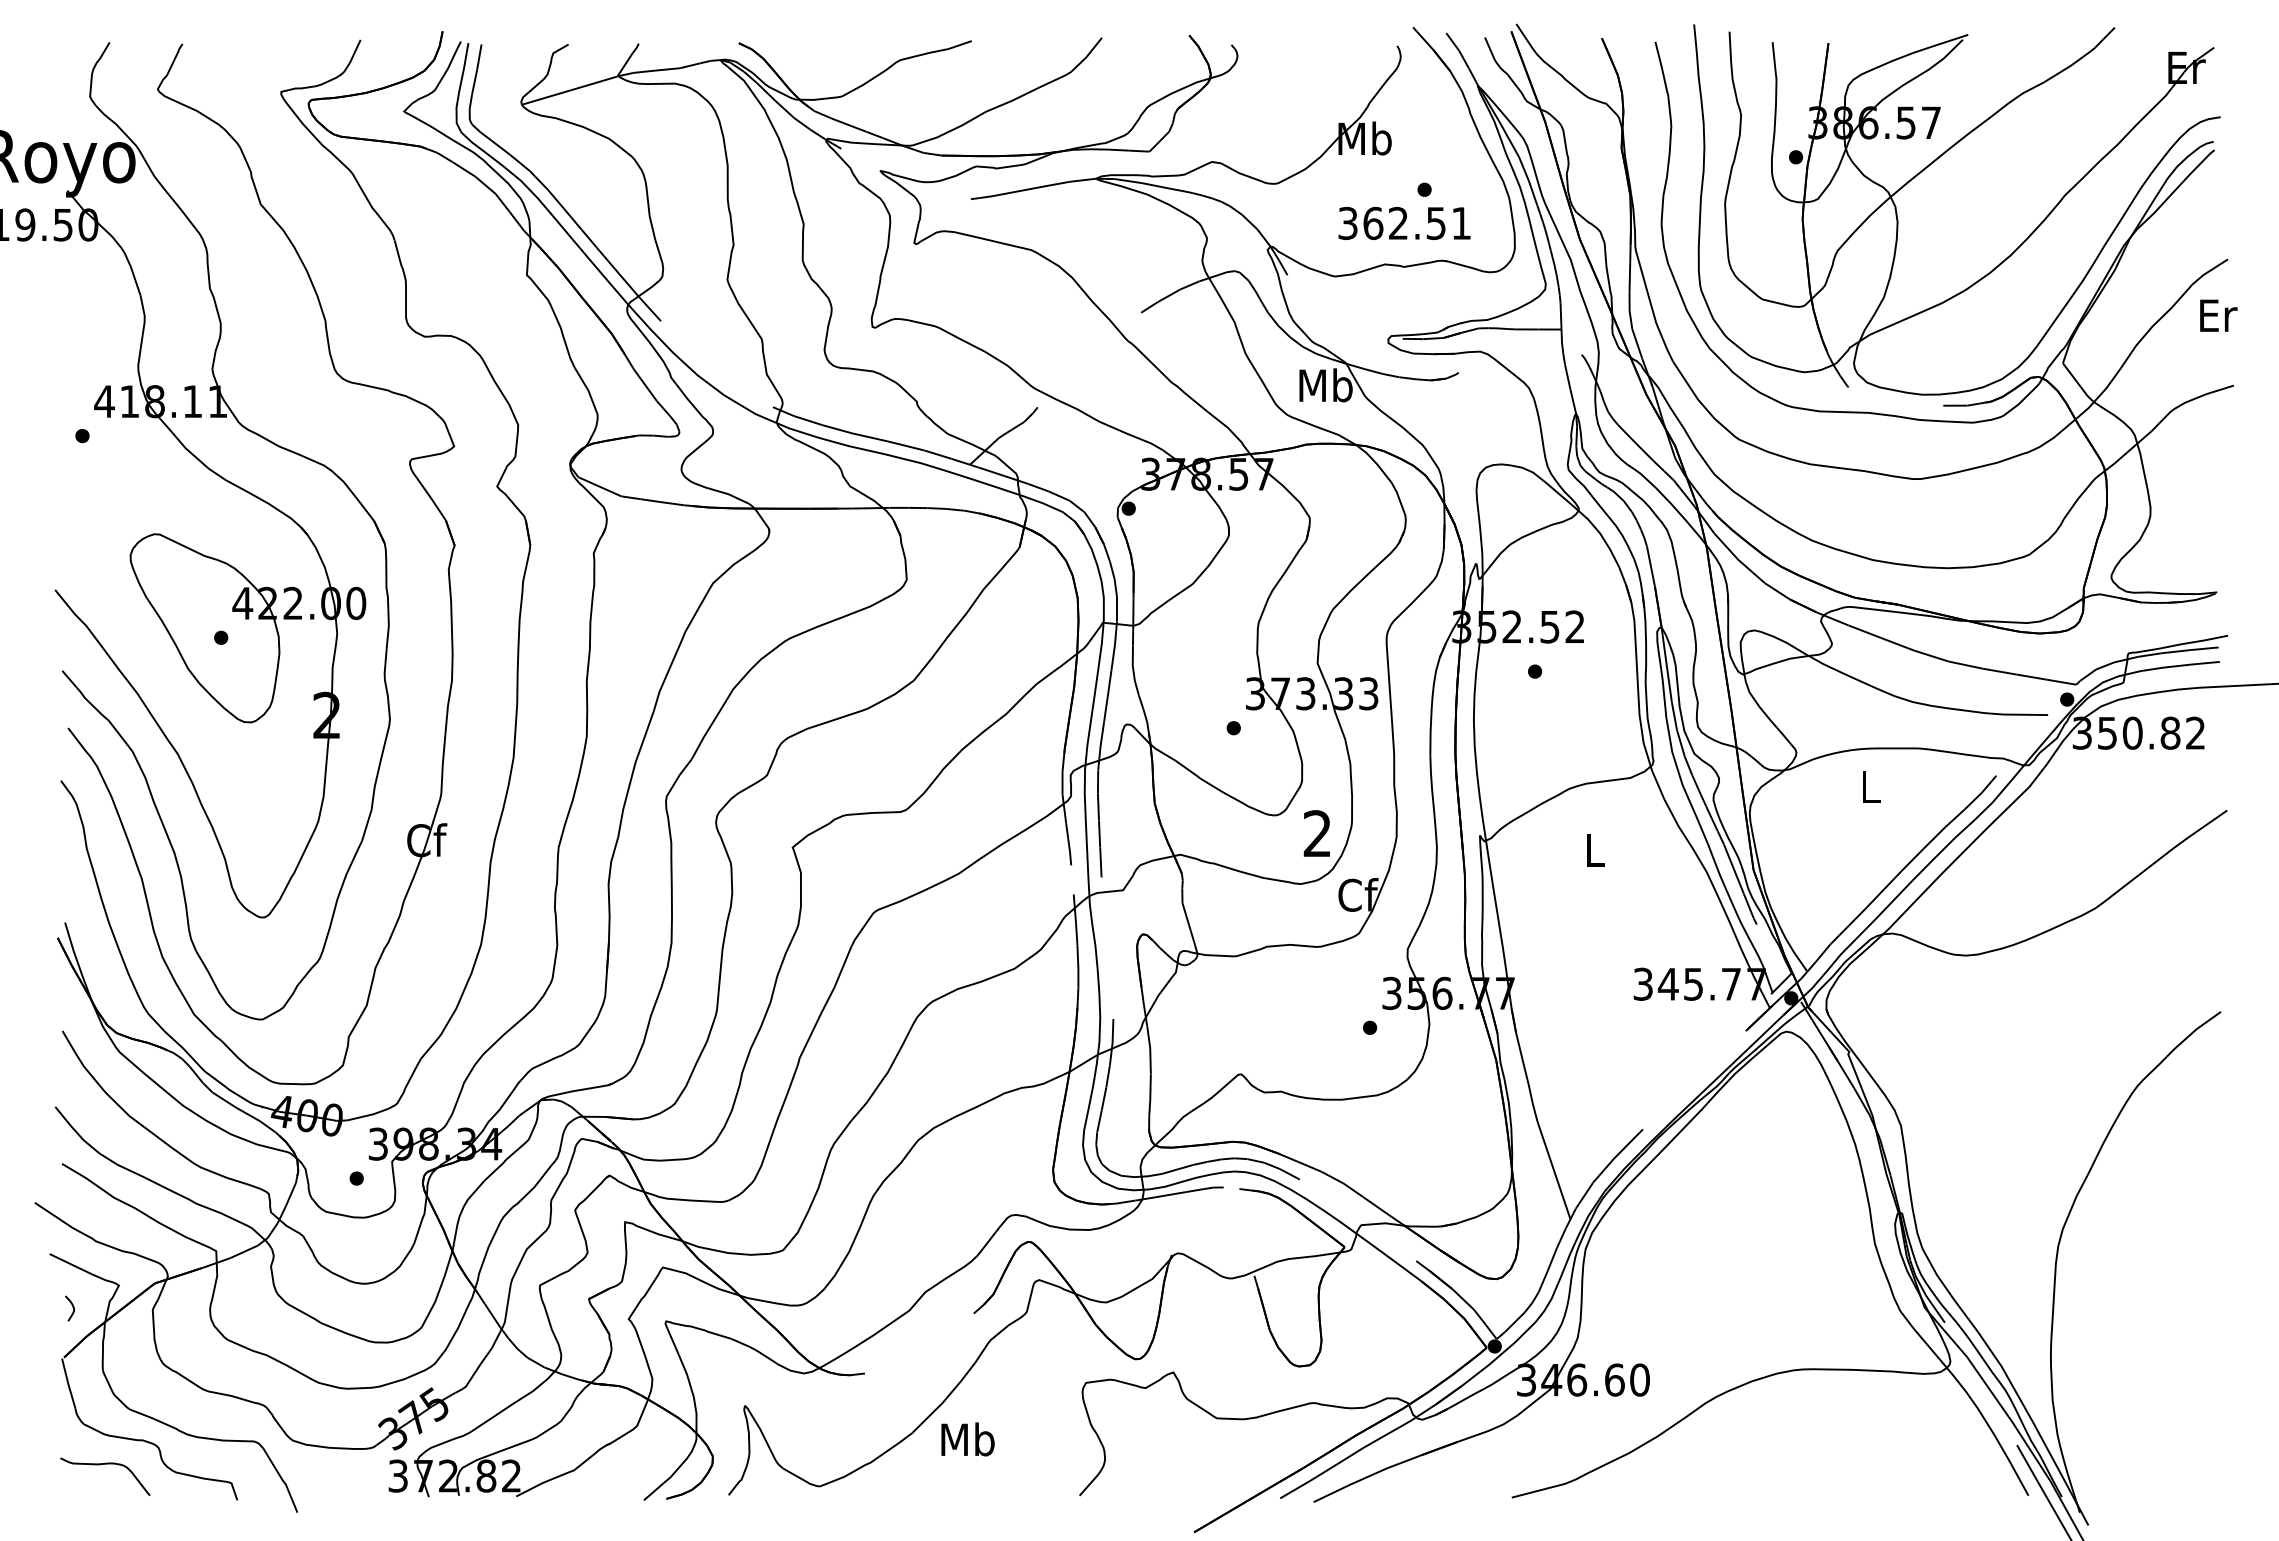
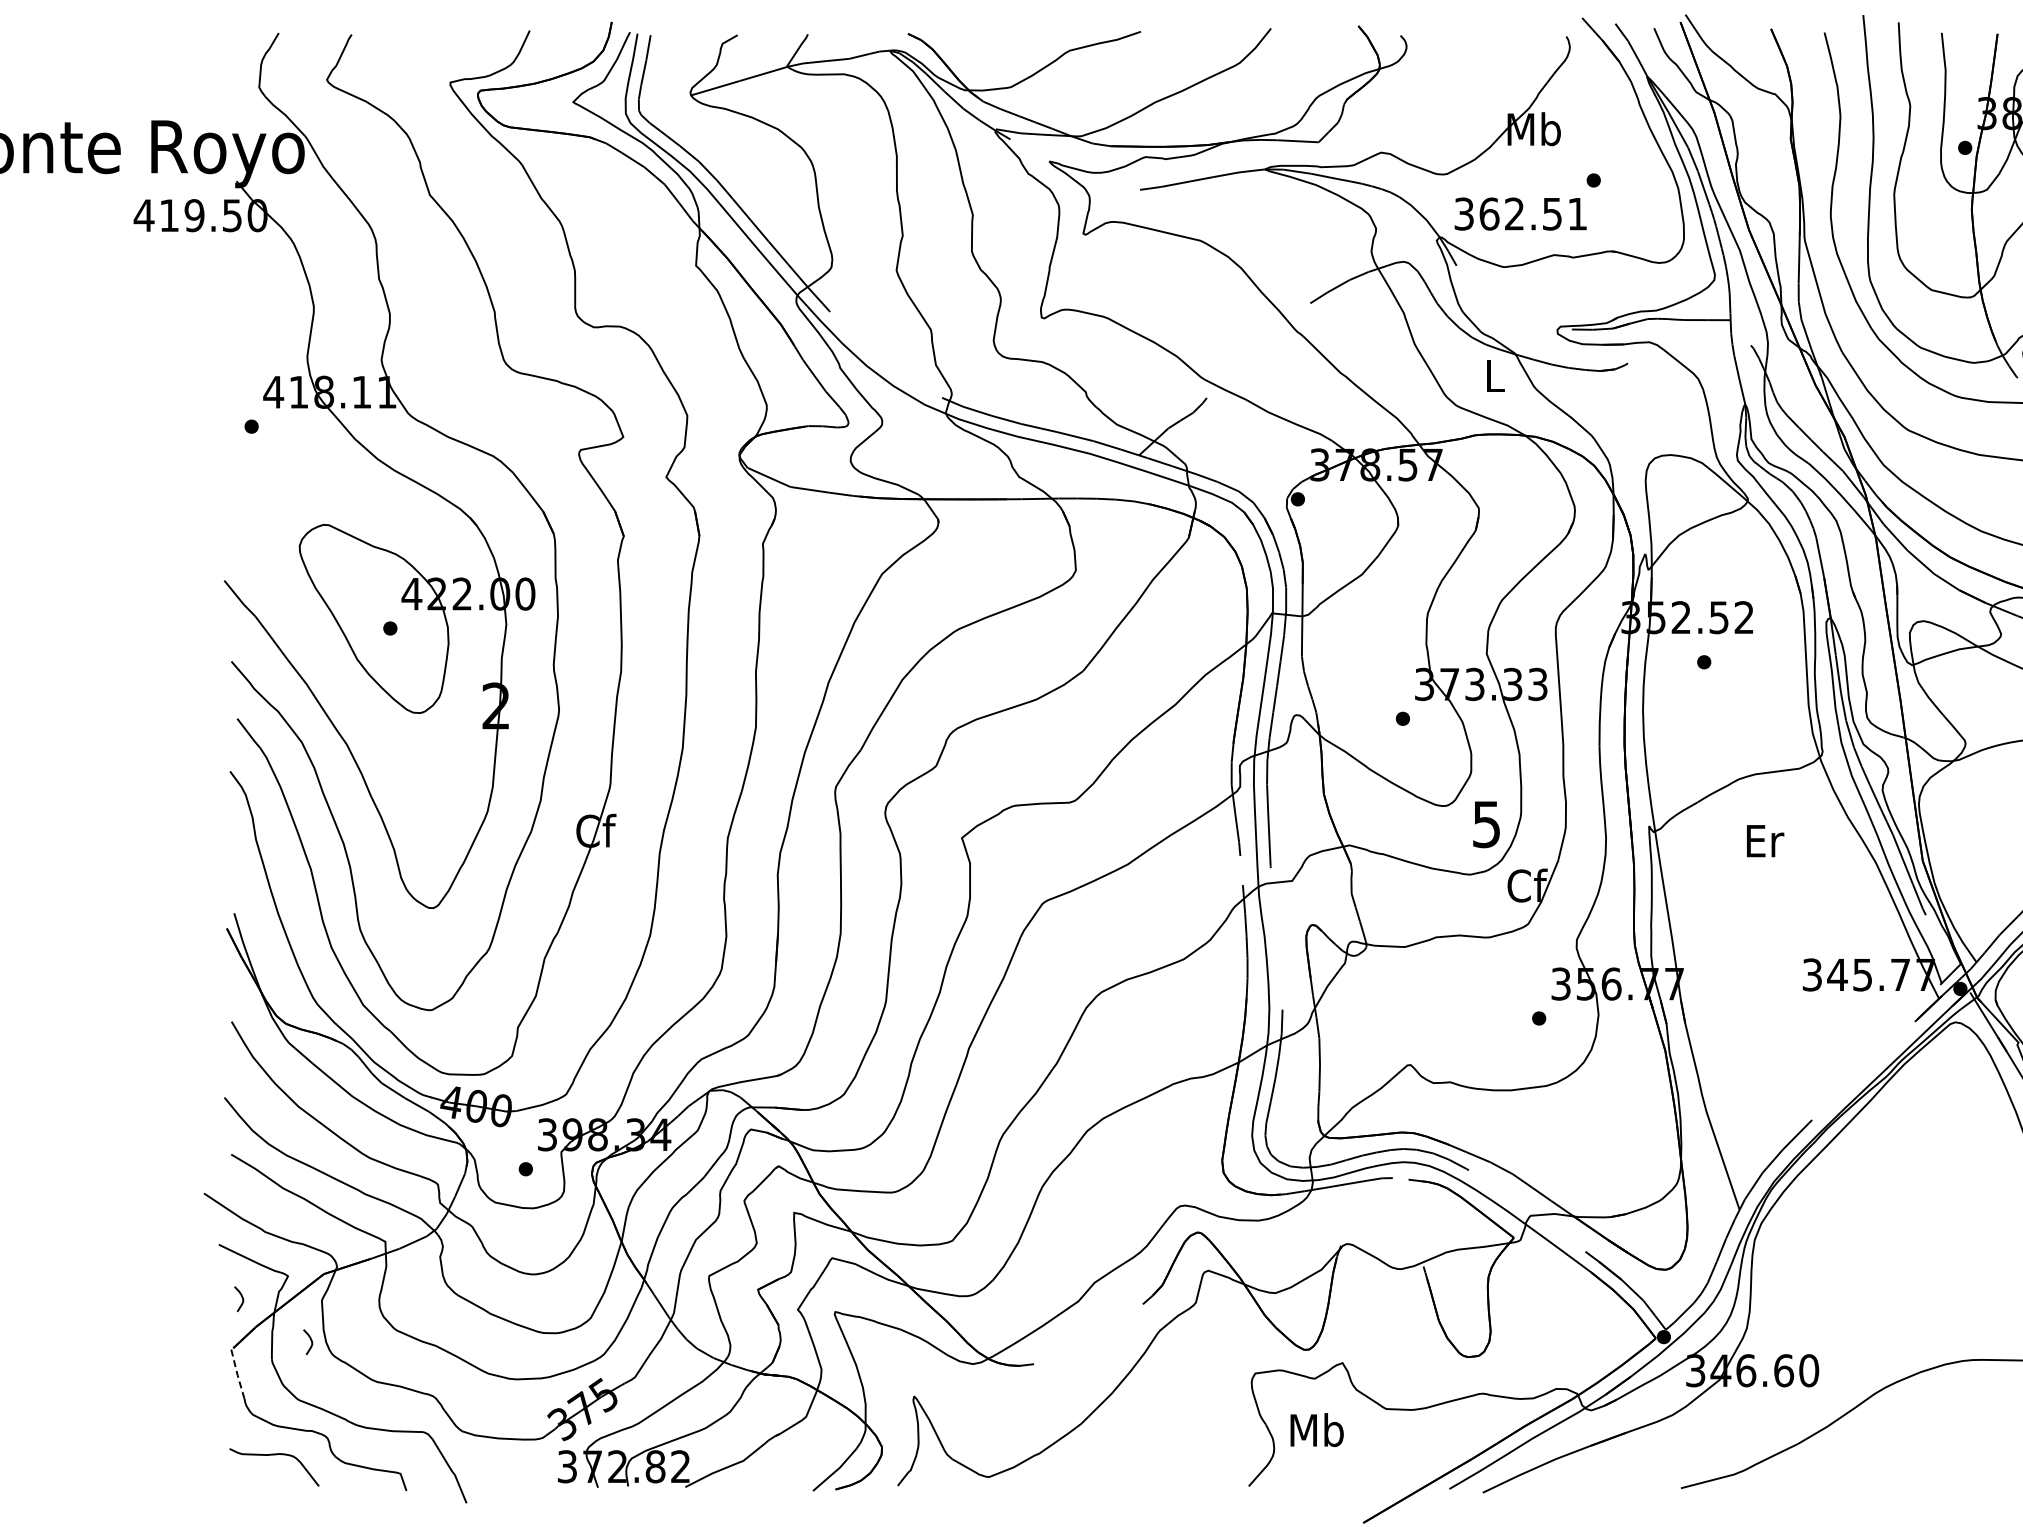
text: (1404, 222) -> (1520, 213), moved
text: (1325, 385) -> (1494, 376), Mb -> L
text: (1316, 833) -> (1485, 824), 2 -> 5
text: (1596, 850) -> (1765, 841), L -> Er
curve: (141, 1350) -> (310, 1341), added
line: (68, 1383) -> (237, 1374), solid -> dashed
text: (967, 1439) -> (1316, 1430), moved

